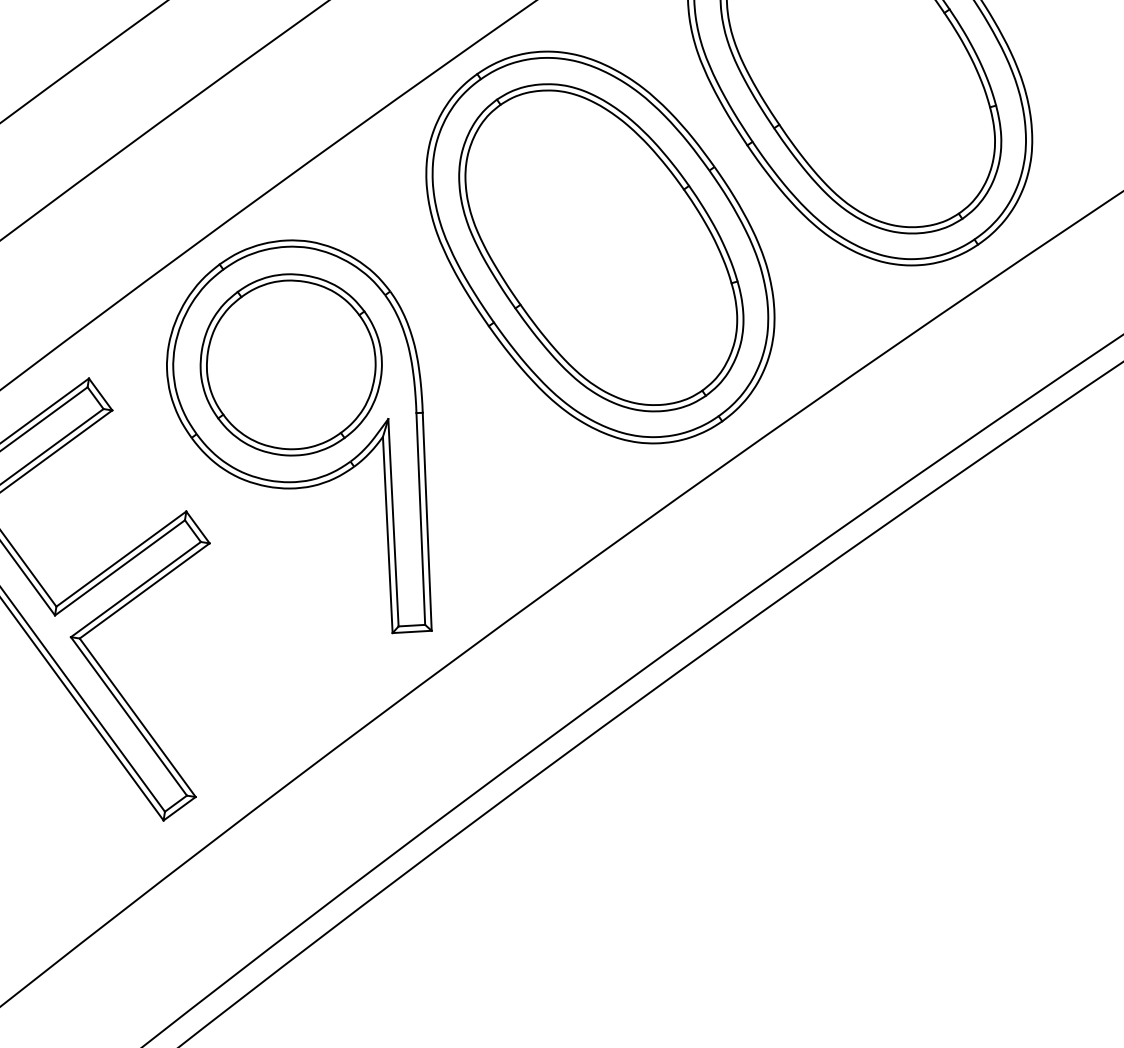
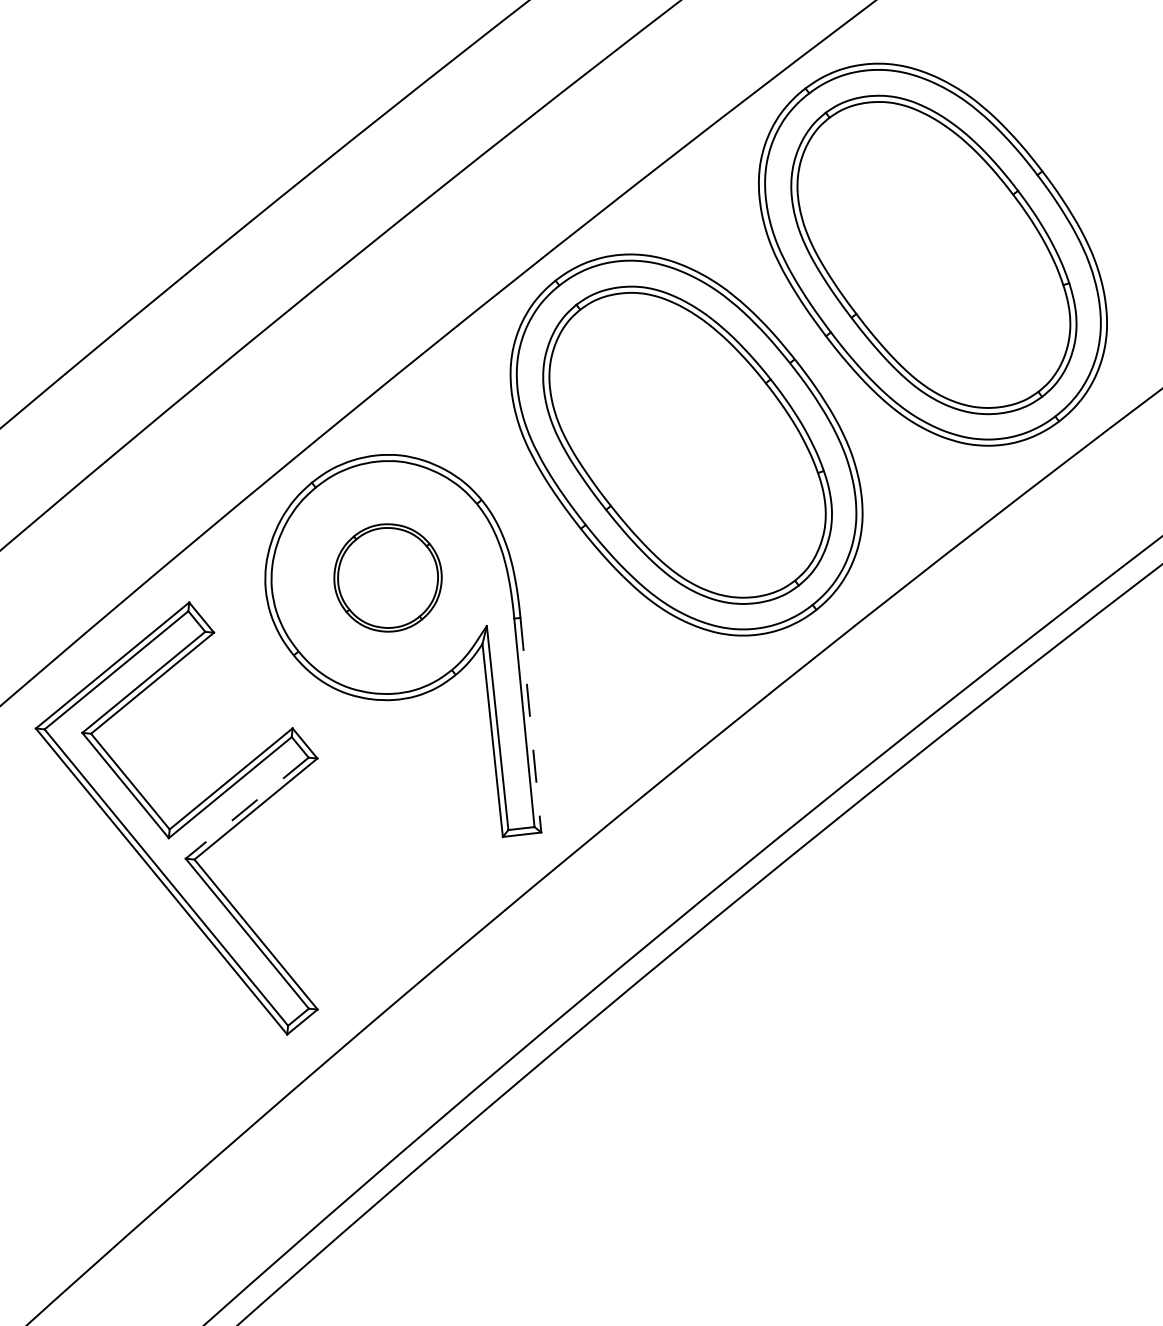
part: (290, 364) -> (387, 577), size x0.6
line: (426, 522) -> (530, 725), solid -> dashed
line: (136, 589) -> (247, 808), solid -> dashed

